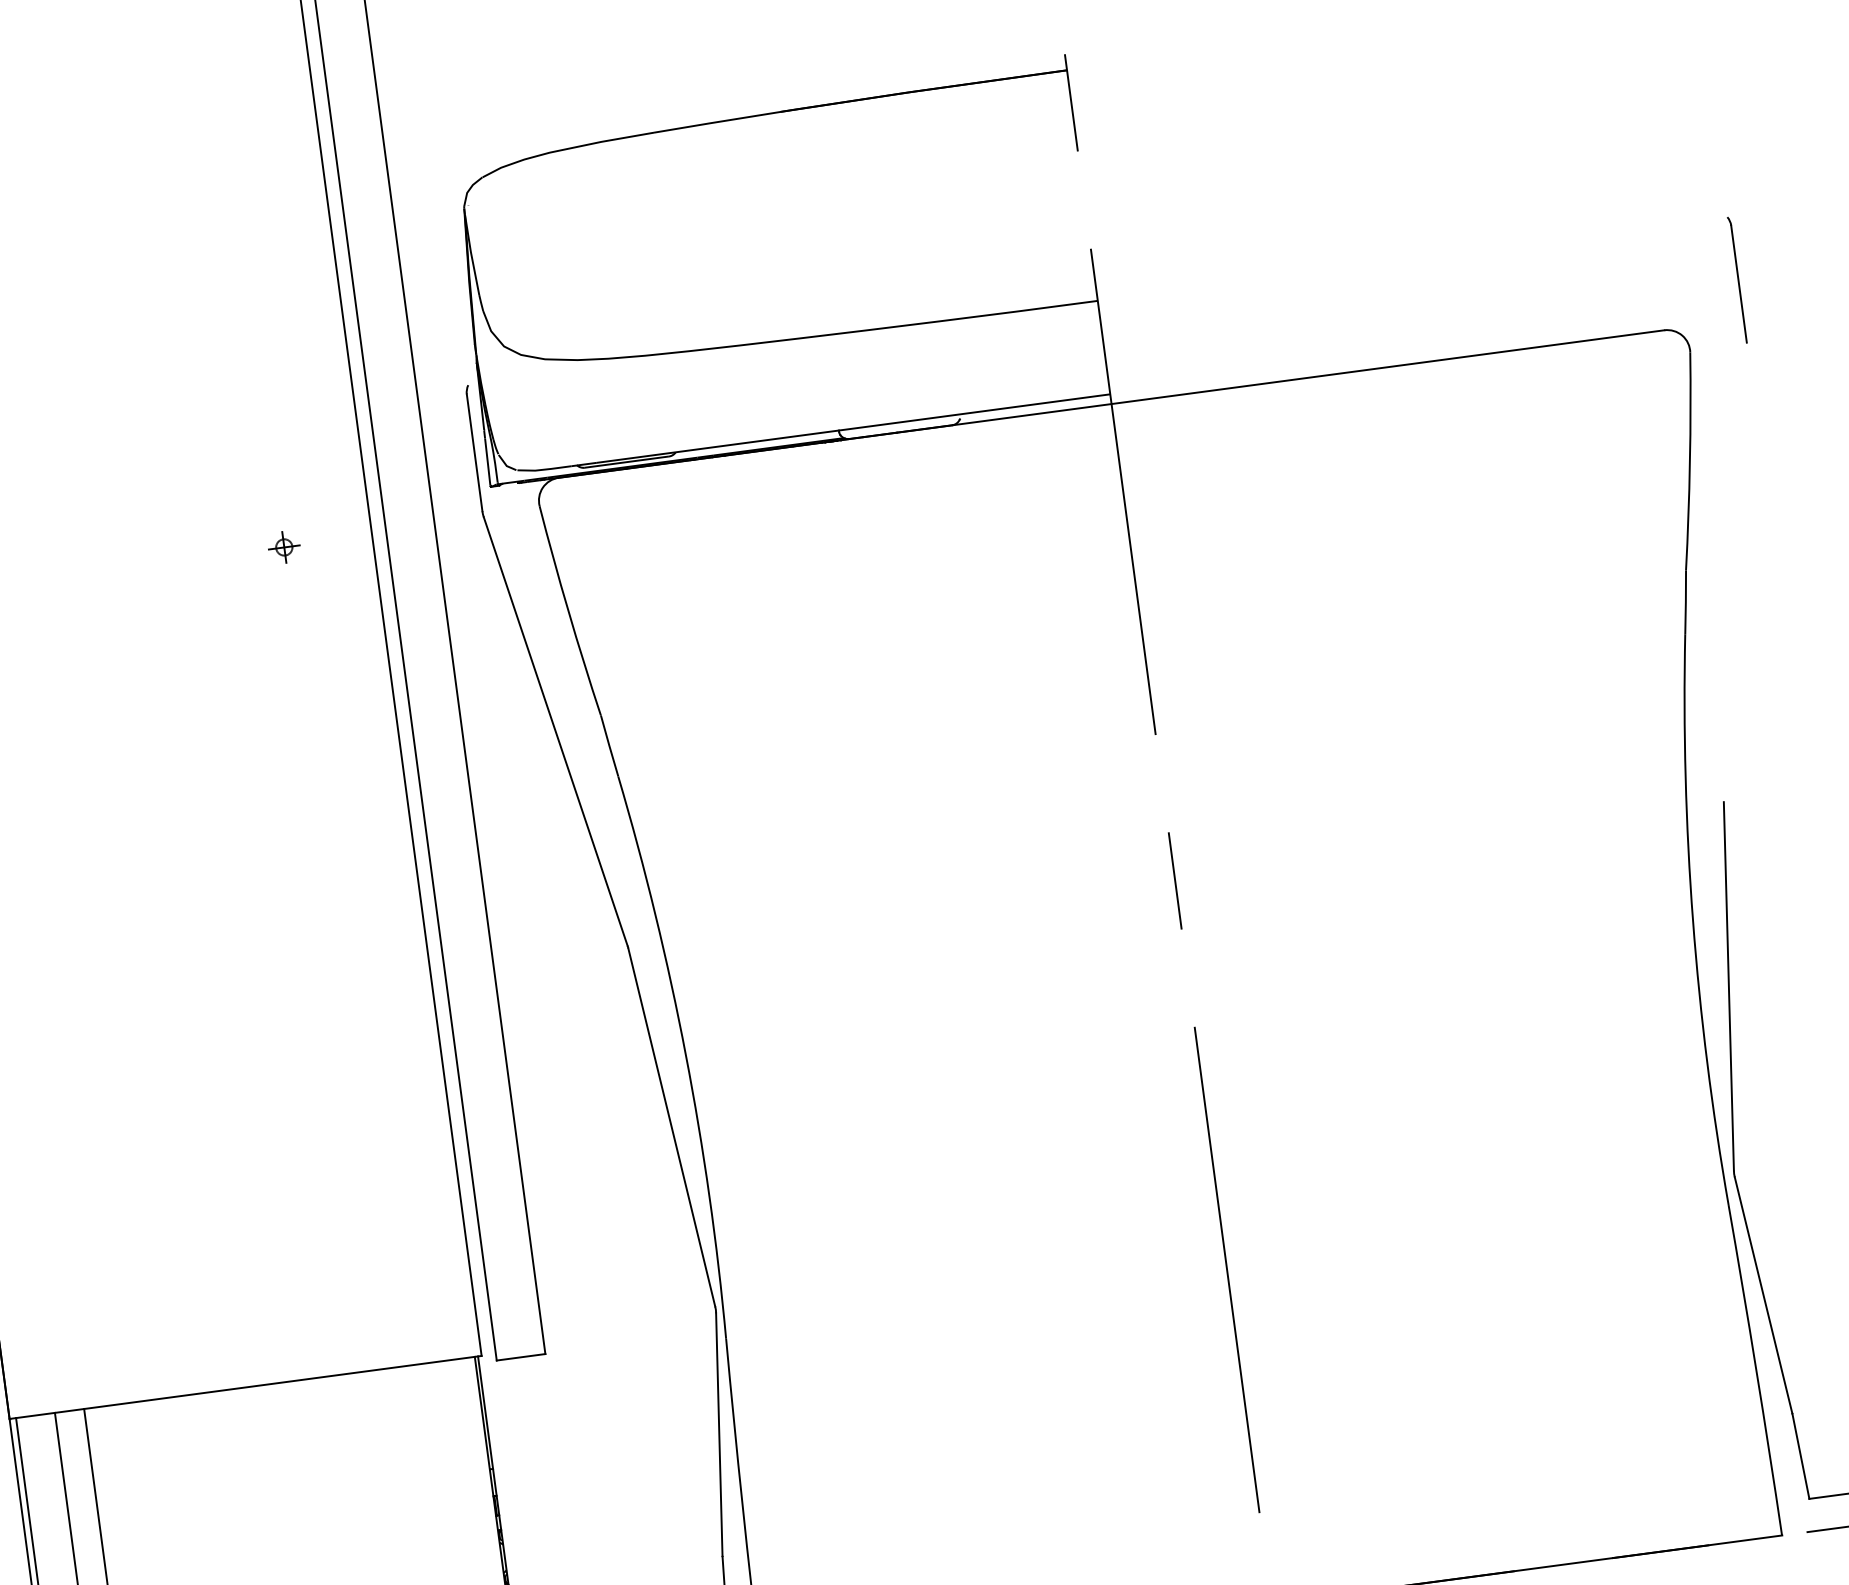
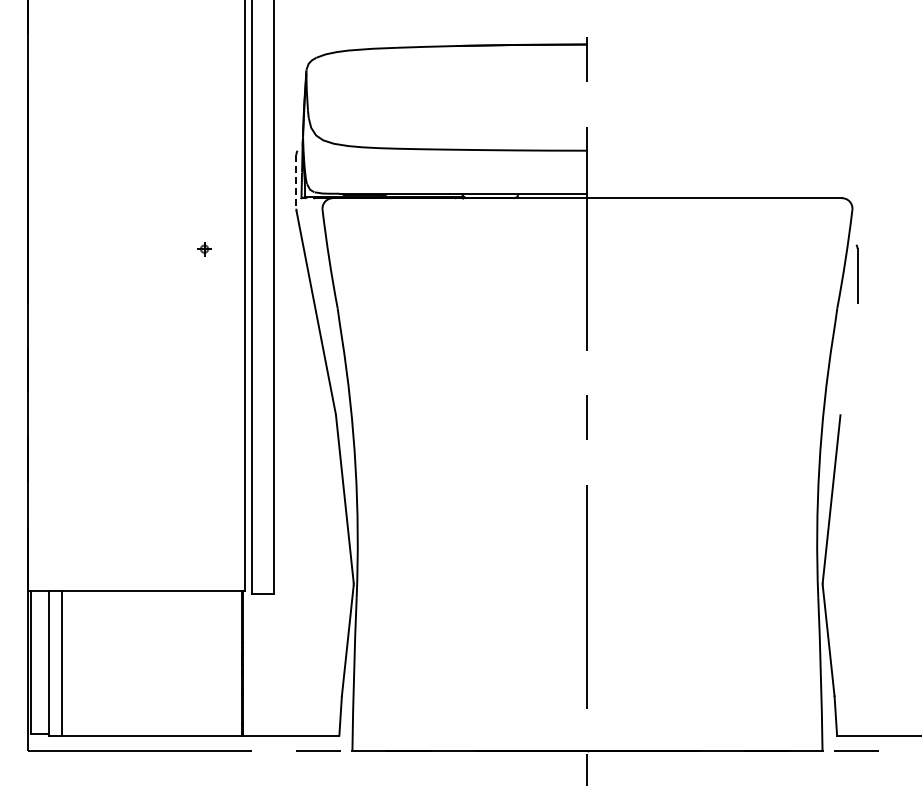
part: (1735, 279) -> (856, 273), moved
line: (474, 452) -> (296, 181), solid -> dashed
part: (284, 548) -> (204, 249), moved

